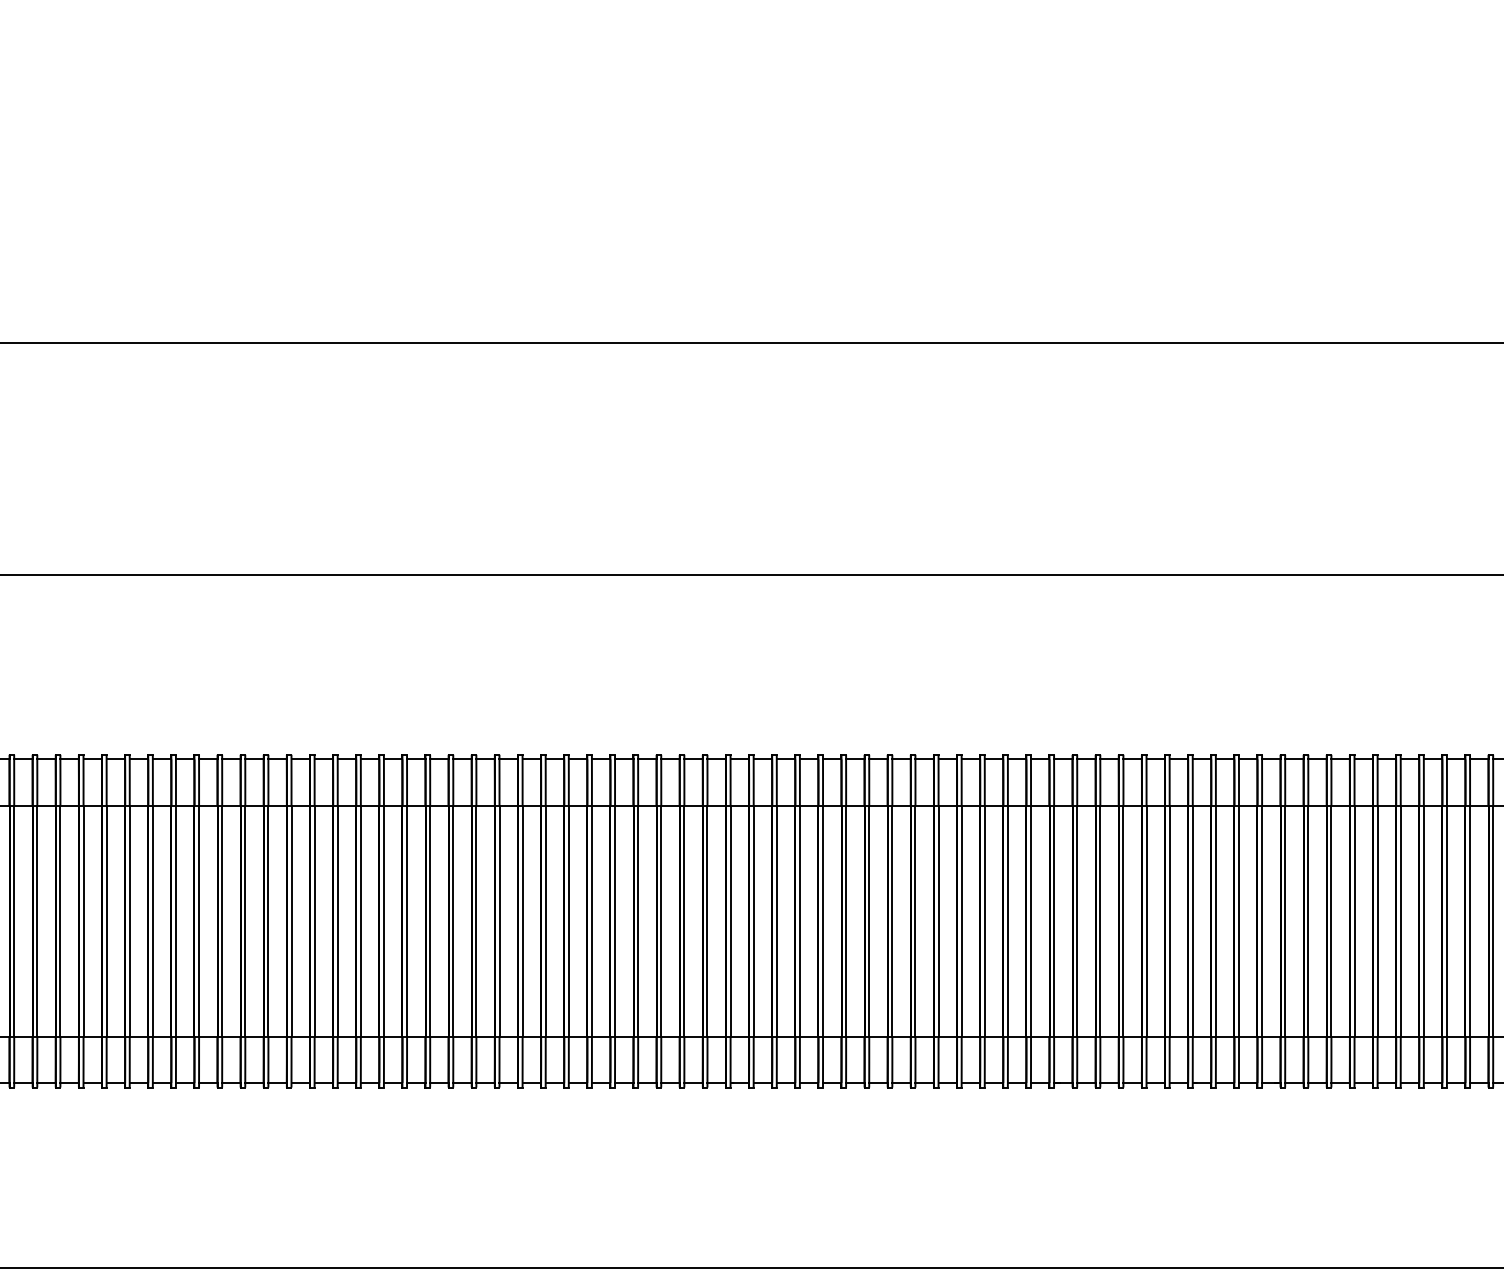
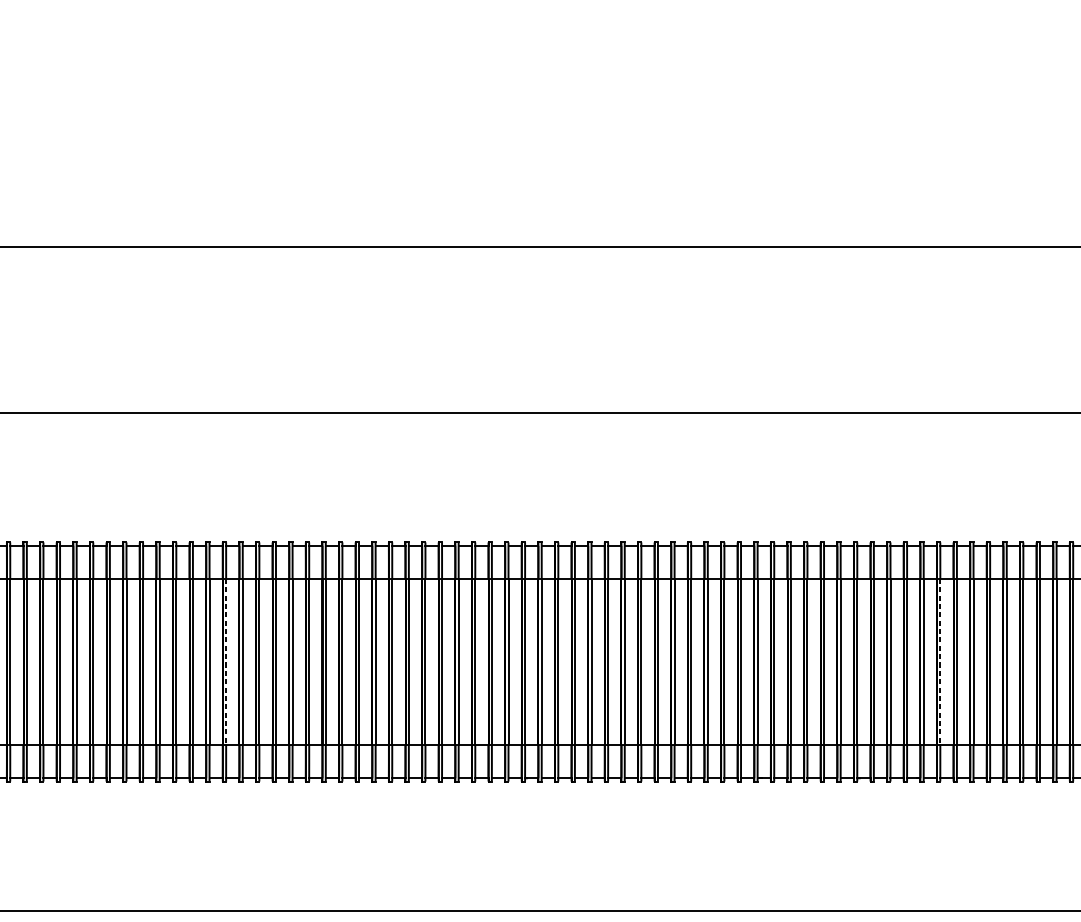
line: (314, 921) -> (226, 662), solid -> dashed
line: (1308, 921) -> (940, 662), solid -> dashed

